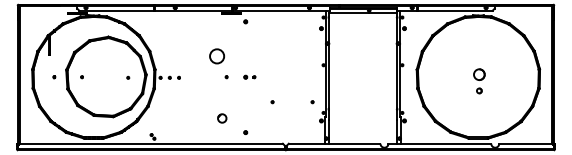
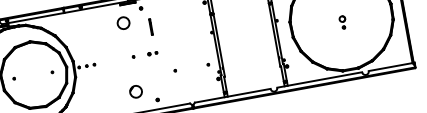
line: (253, 45) -> (151, 26), added
circle: (217, 56) -> (123, 23), moved
part: (479, 81) -> (343, 22), size x0.62
circle: (222, 118) -> (136, 91), size x1.67

